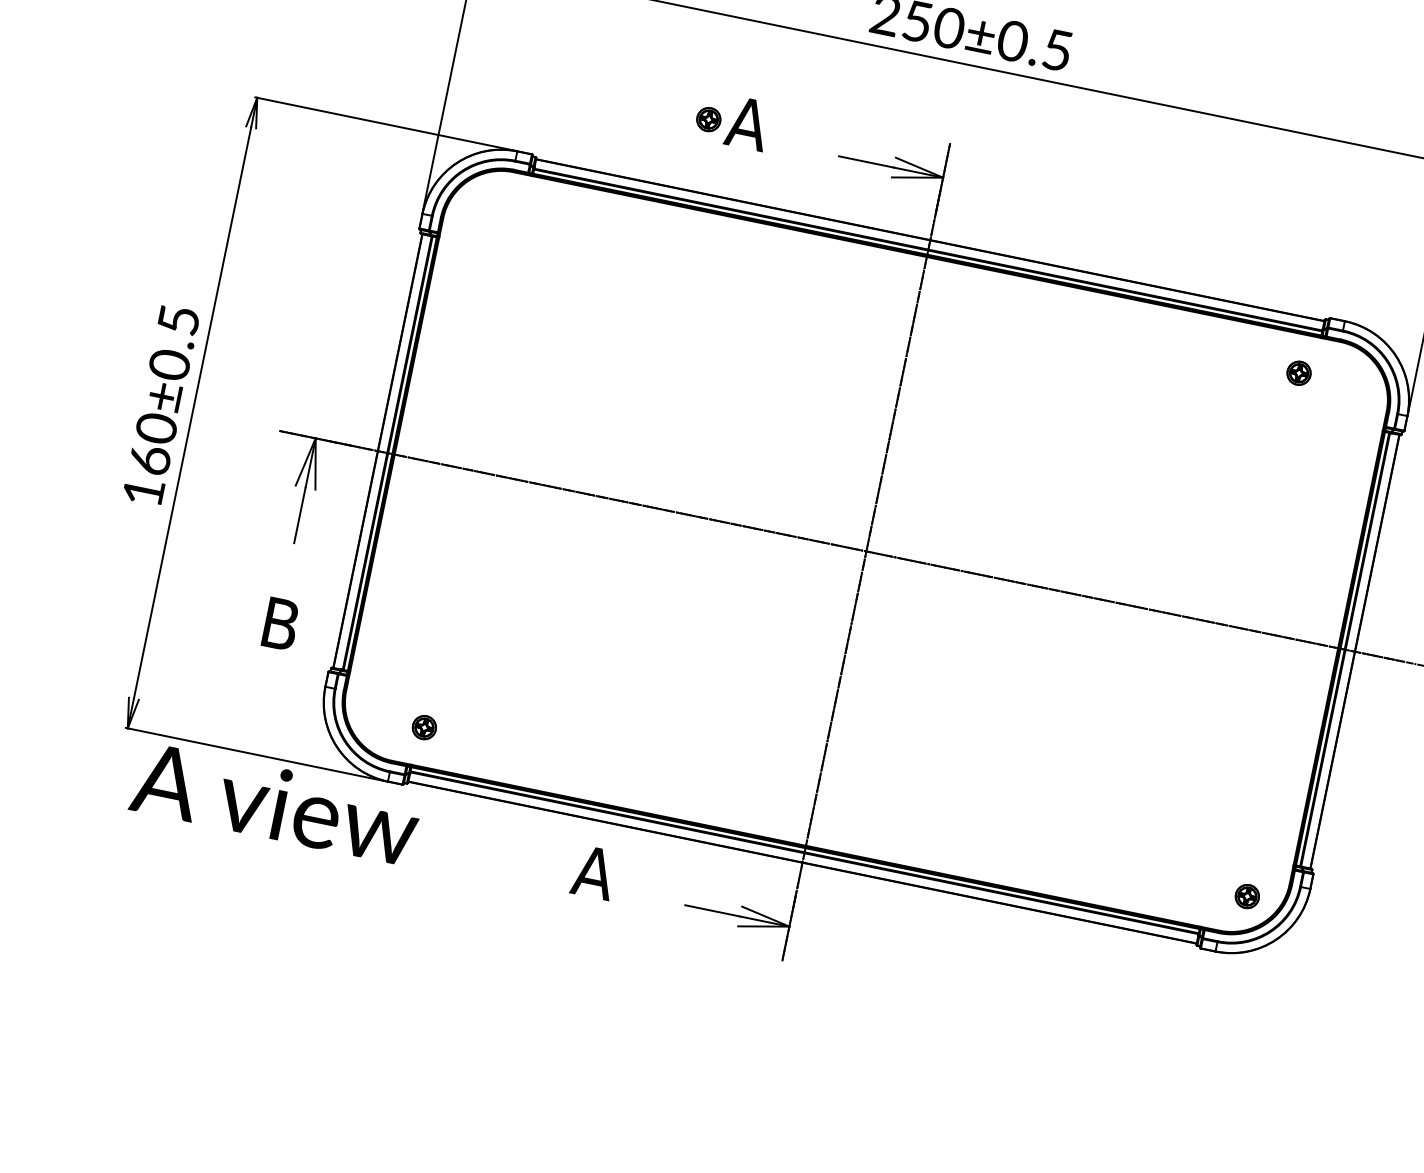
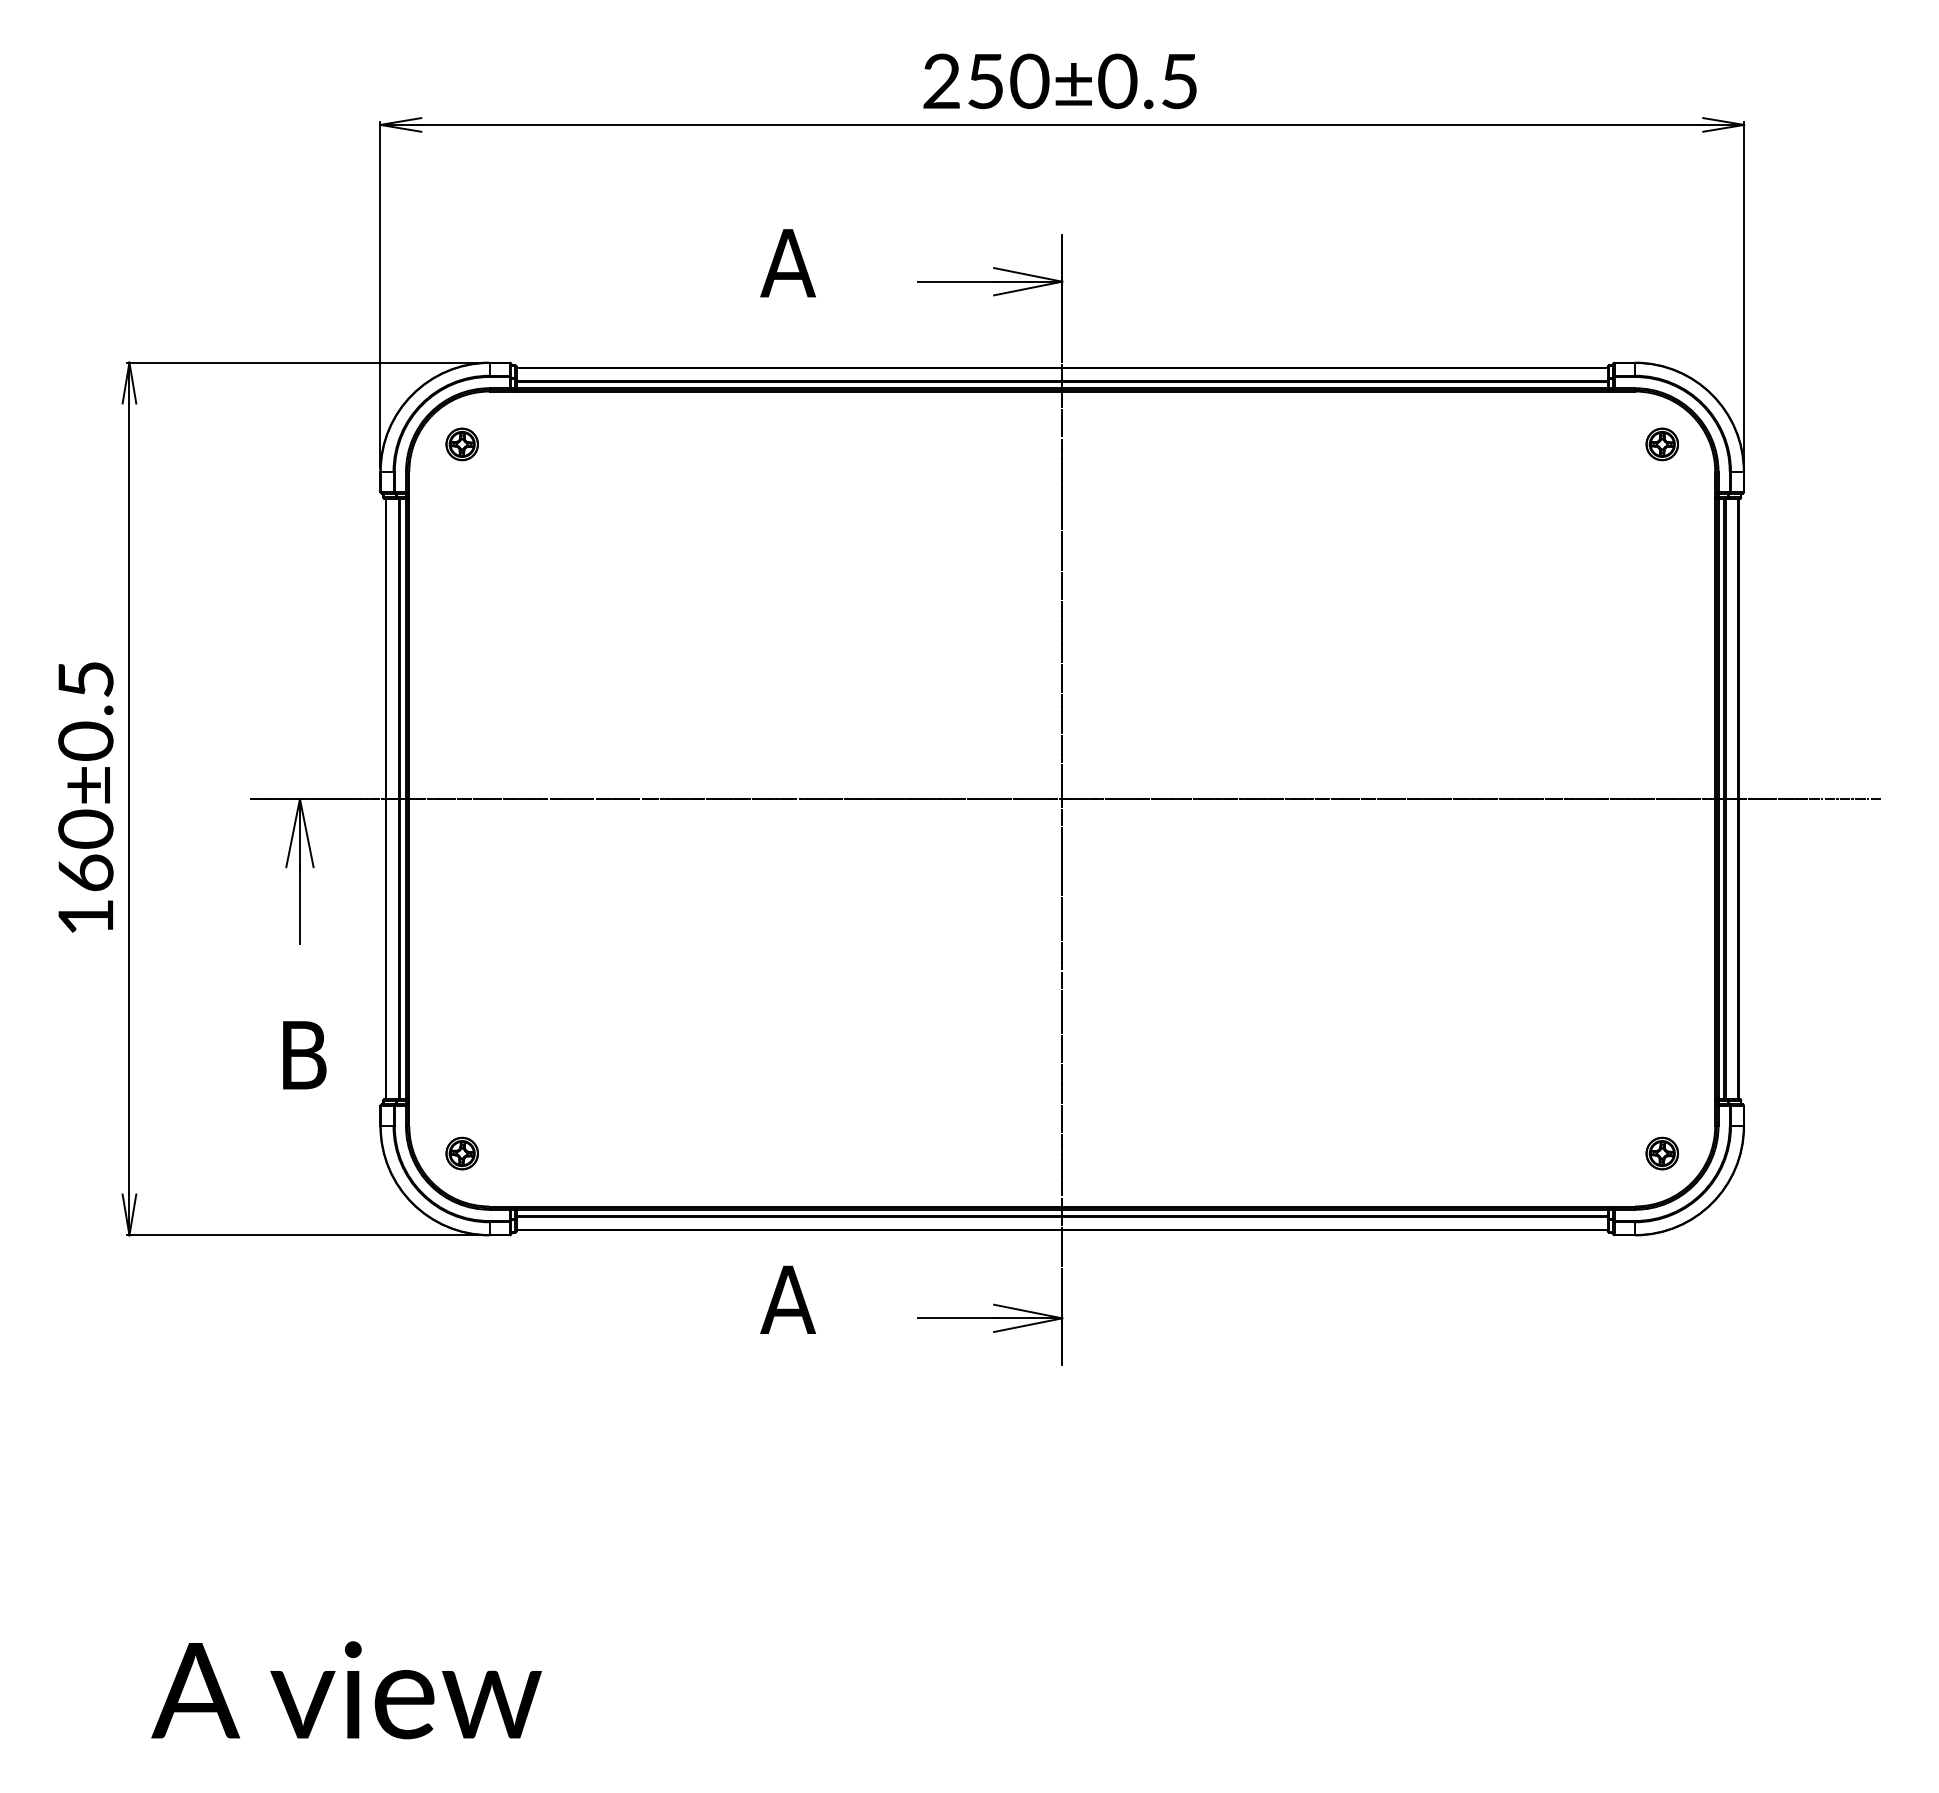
part: (708, 119) -> (461, 444), moved
part: (1298, 373) -> (1661, 444), moved
part: (423, 727) -> (461, 1153), moved
text: (275, 803) -> (346, 1690), moved

